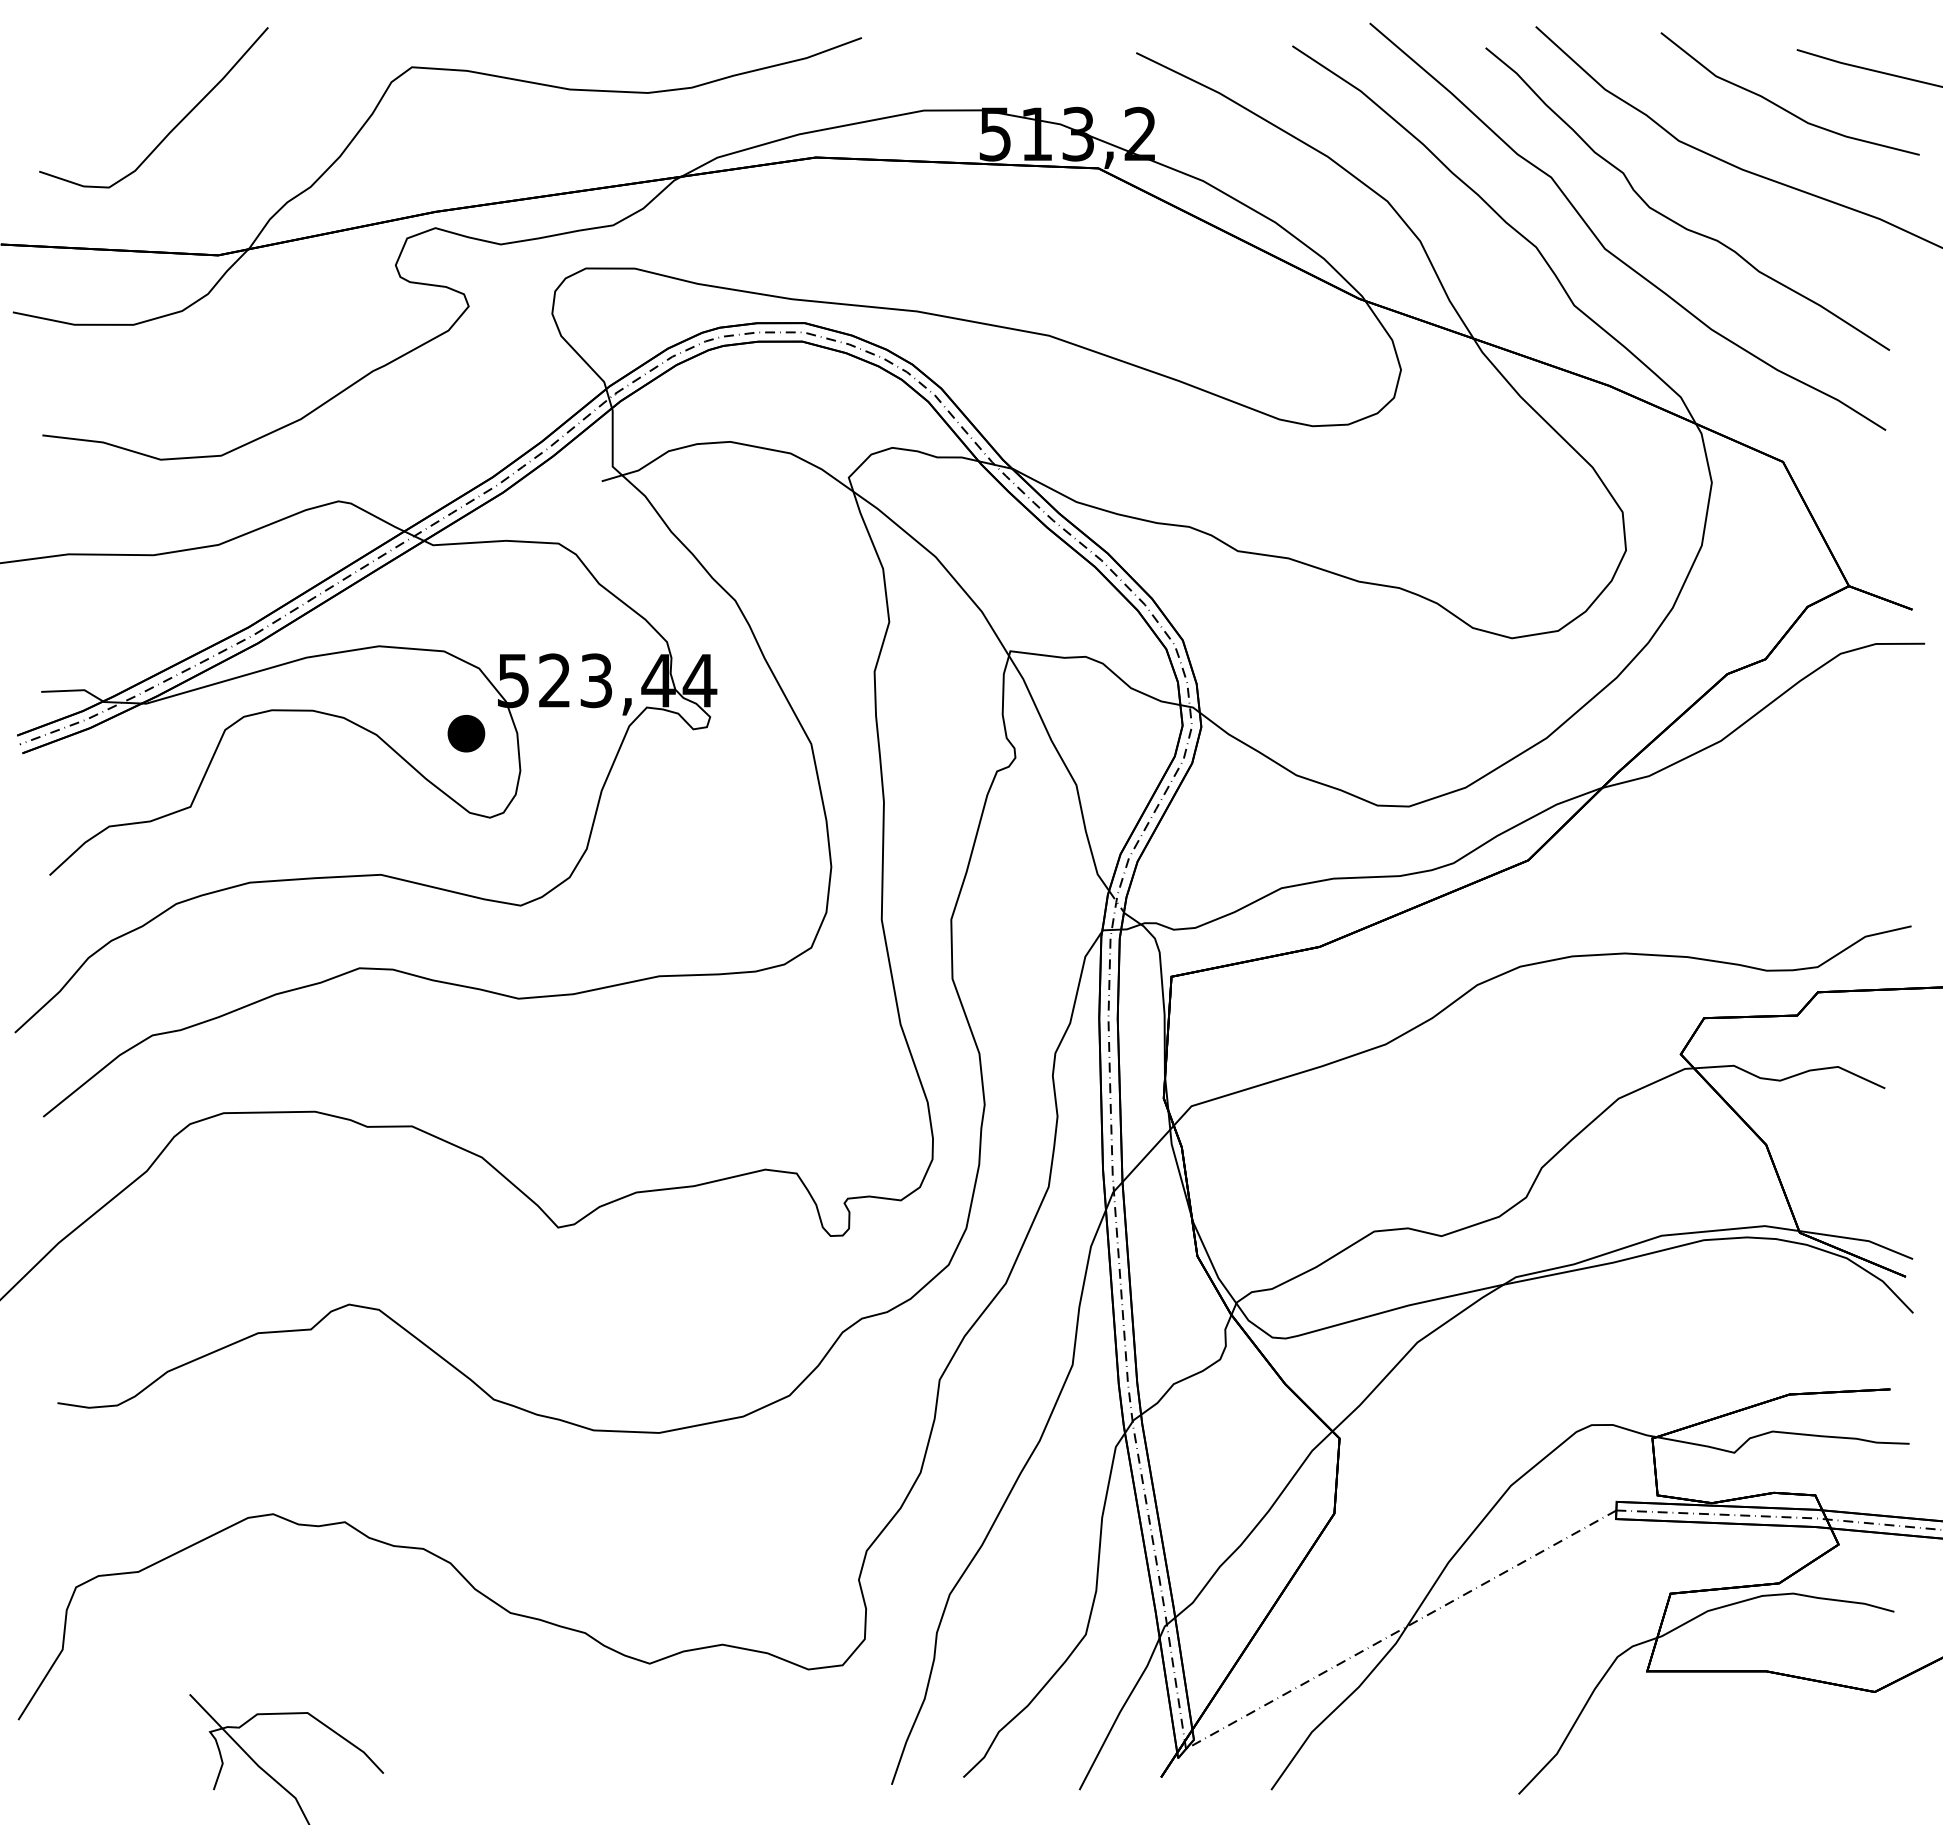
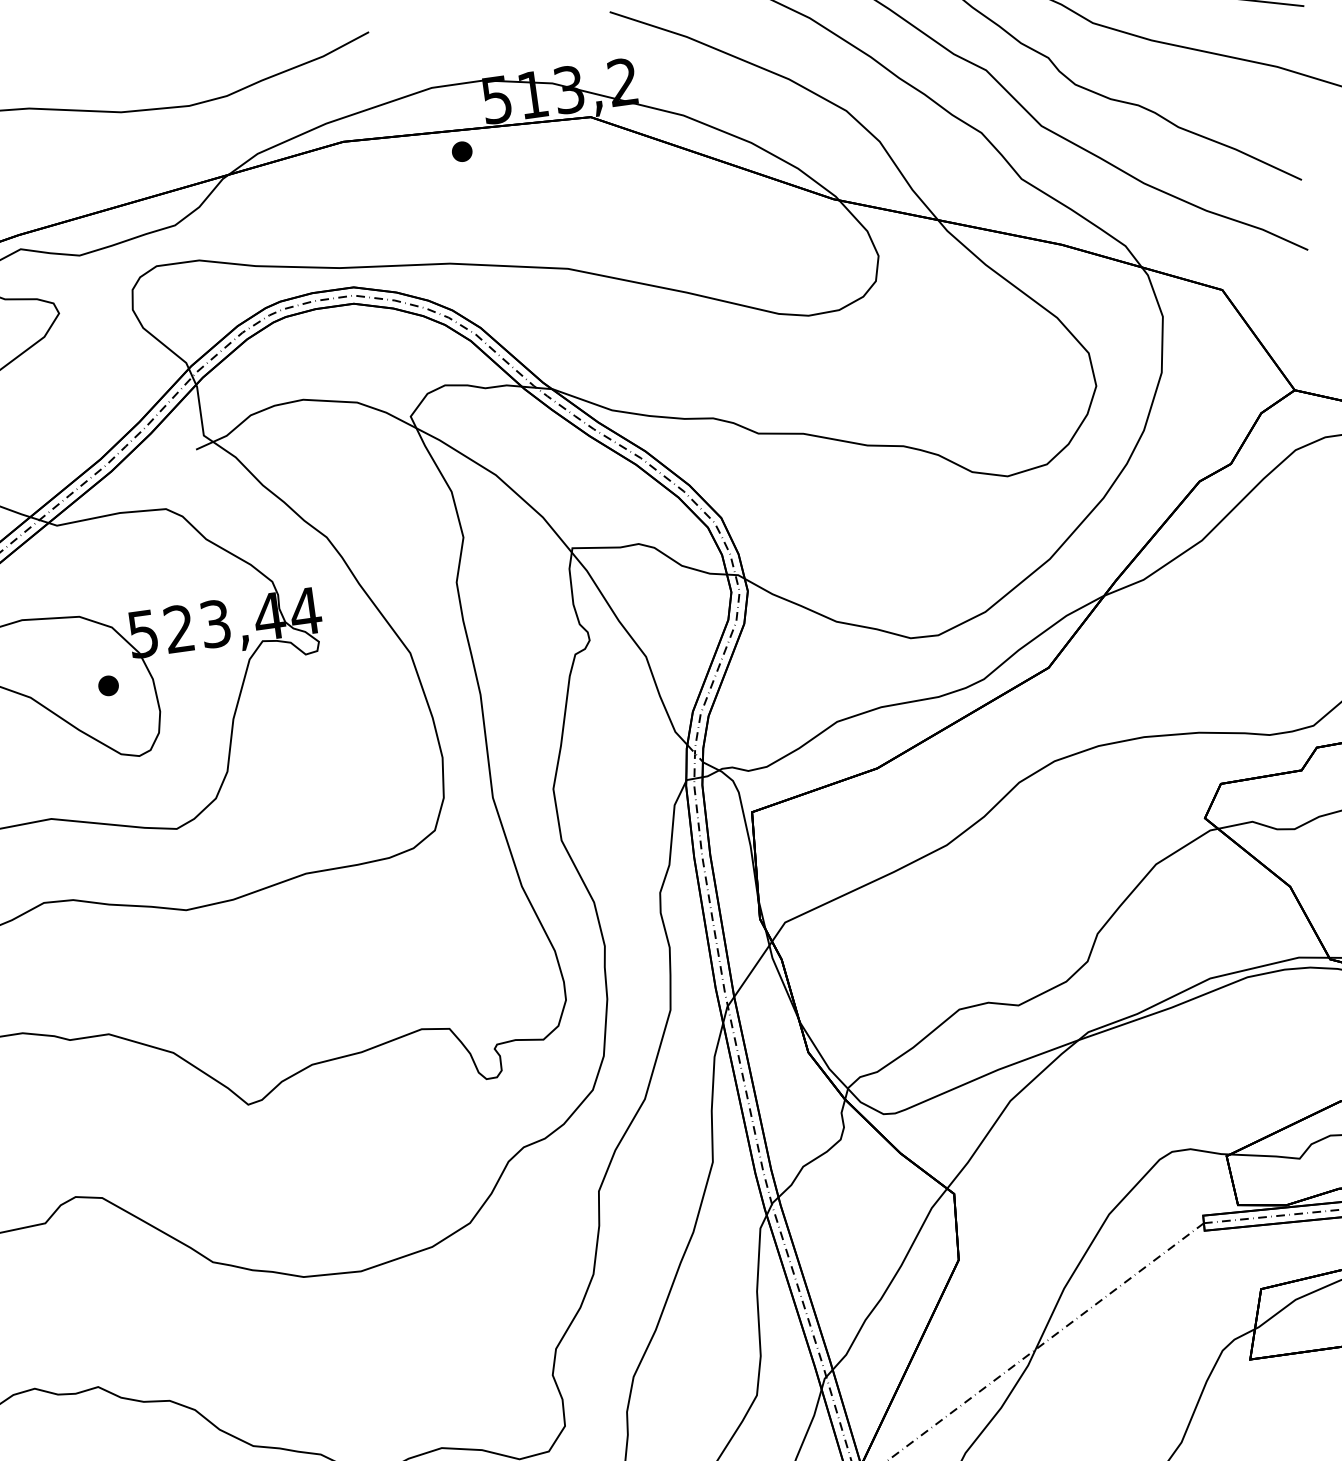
part: (947, 186) -> (461, 151), added
part: (465, 733) -> (107, 685), size x0.62

